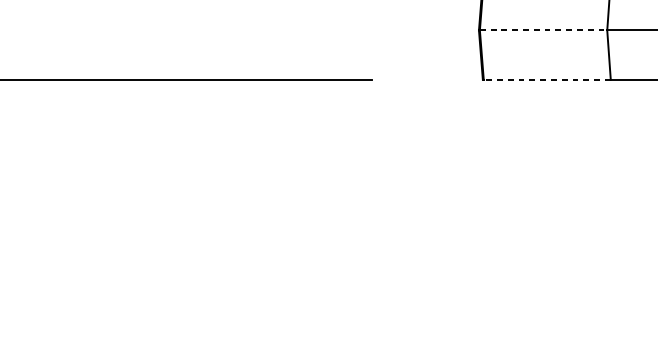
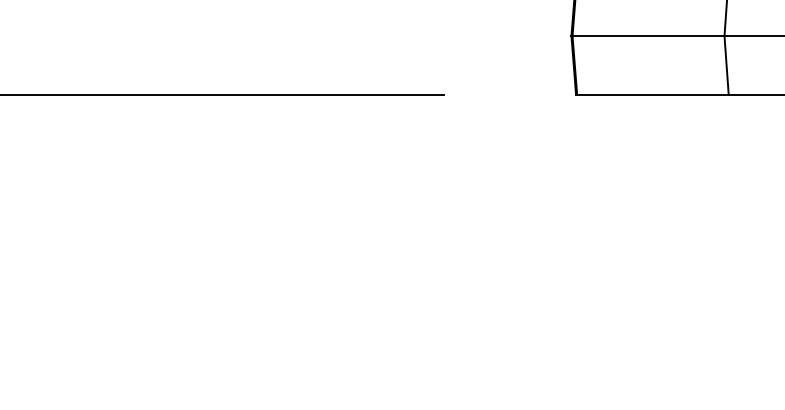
line: (543, 30) -> (648, 36), dashed -> solid
line: (546, 79) -> (652, 94), dashed -> solid

